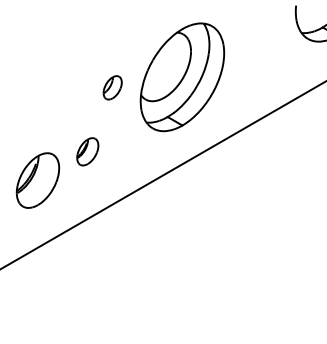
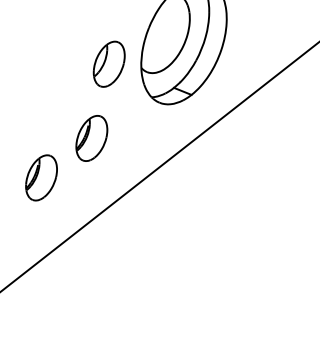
part: (112, 87) -> (108, 64), size x1.67
part: (87, 151) -> (91, 138), size x1.43
part: (37, 180) -> (41, 177), size x0.71

